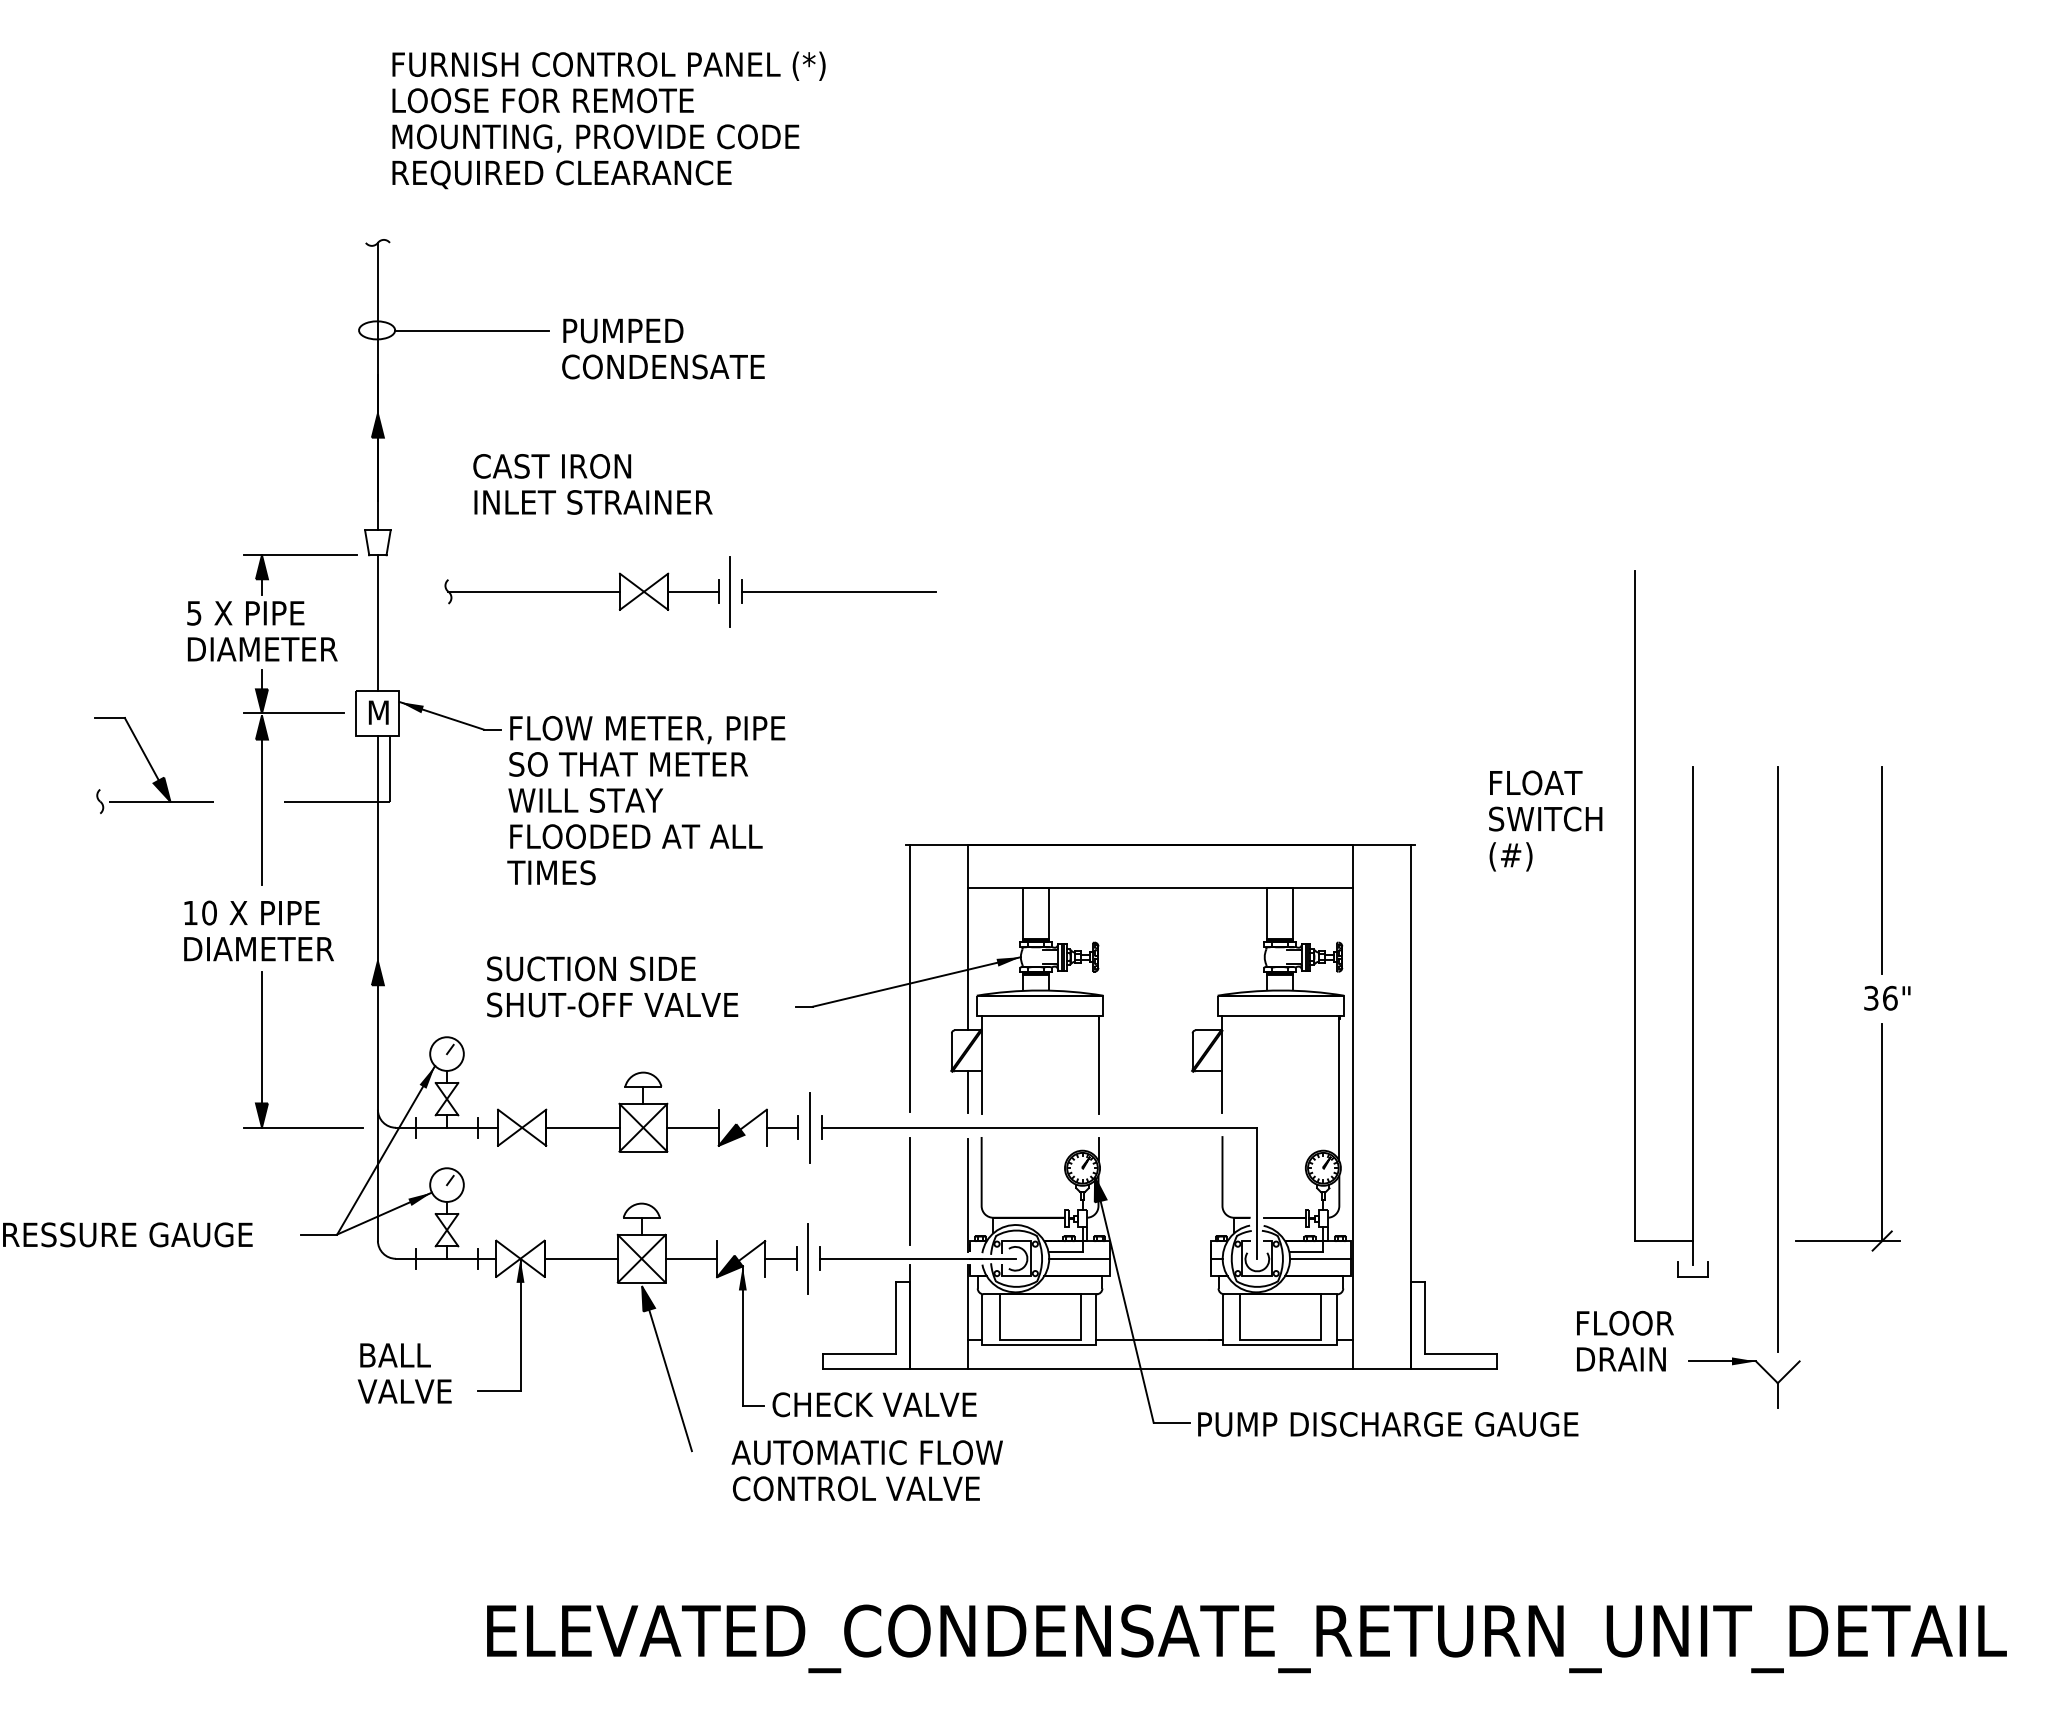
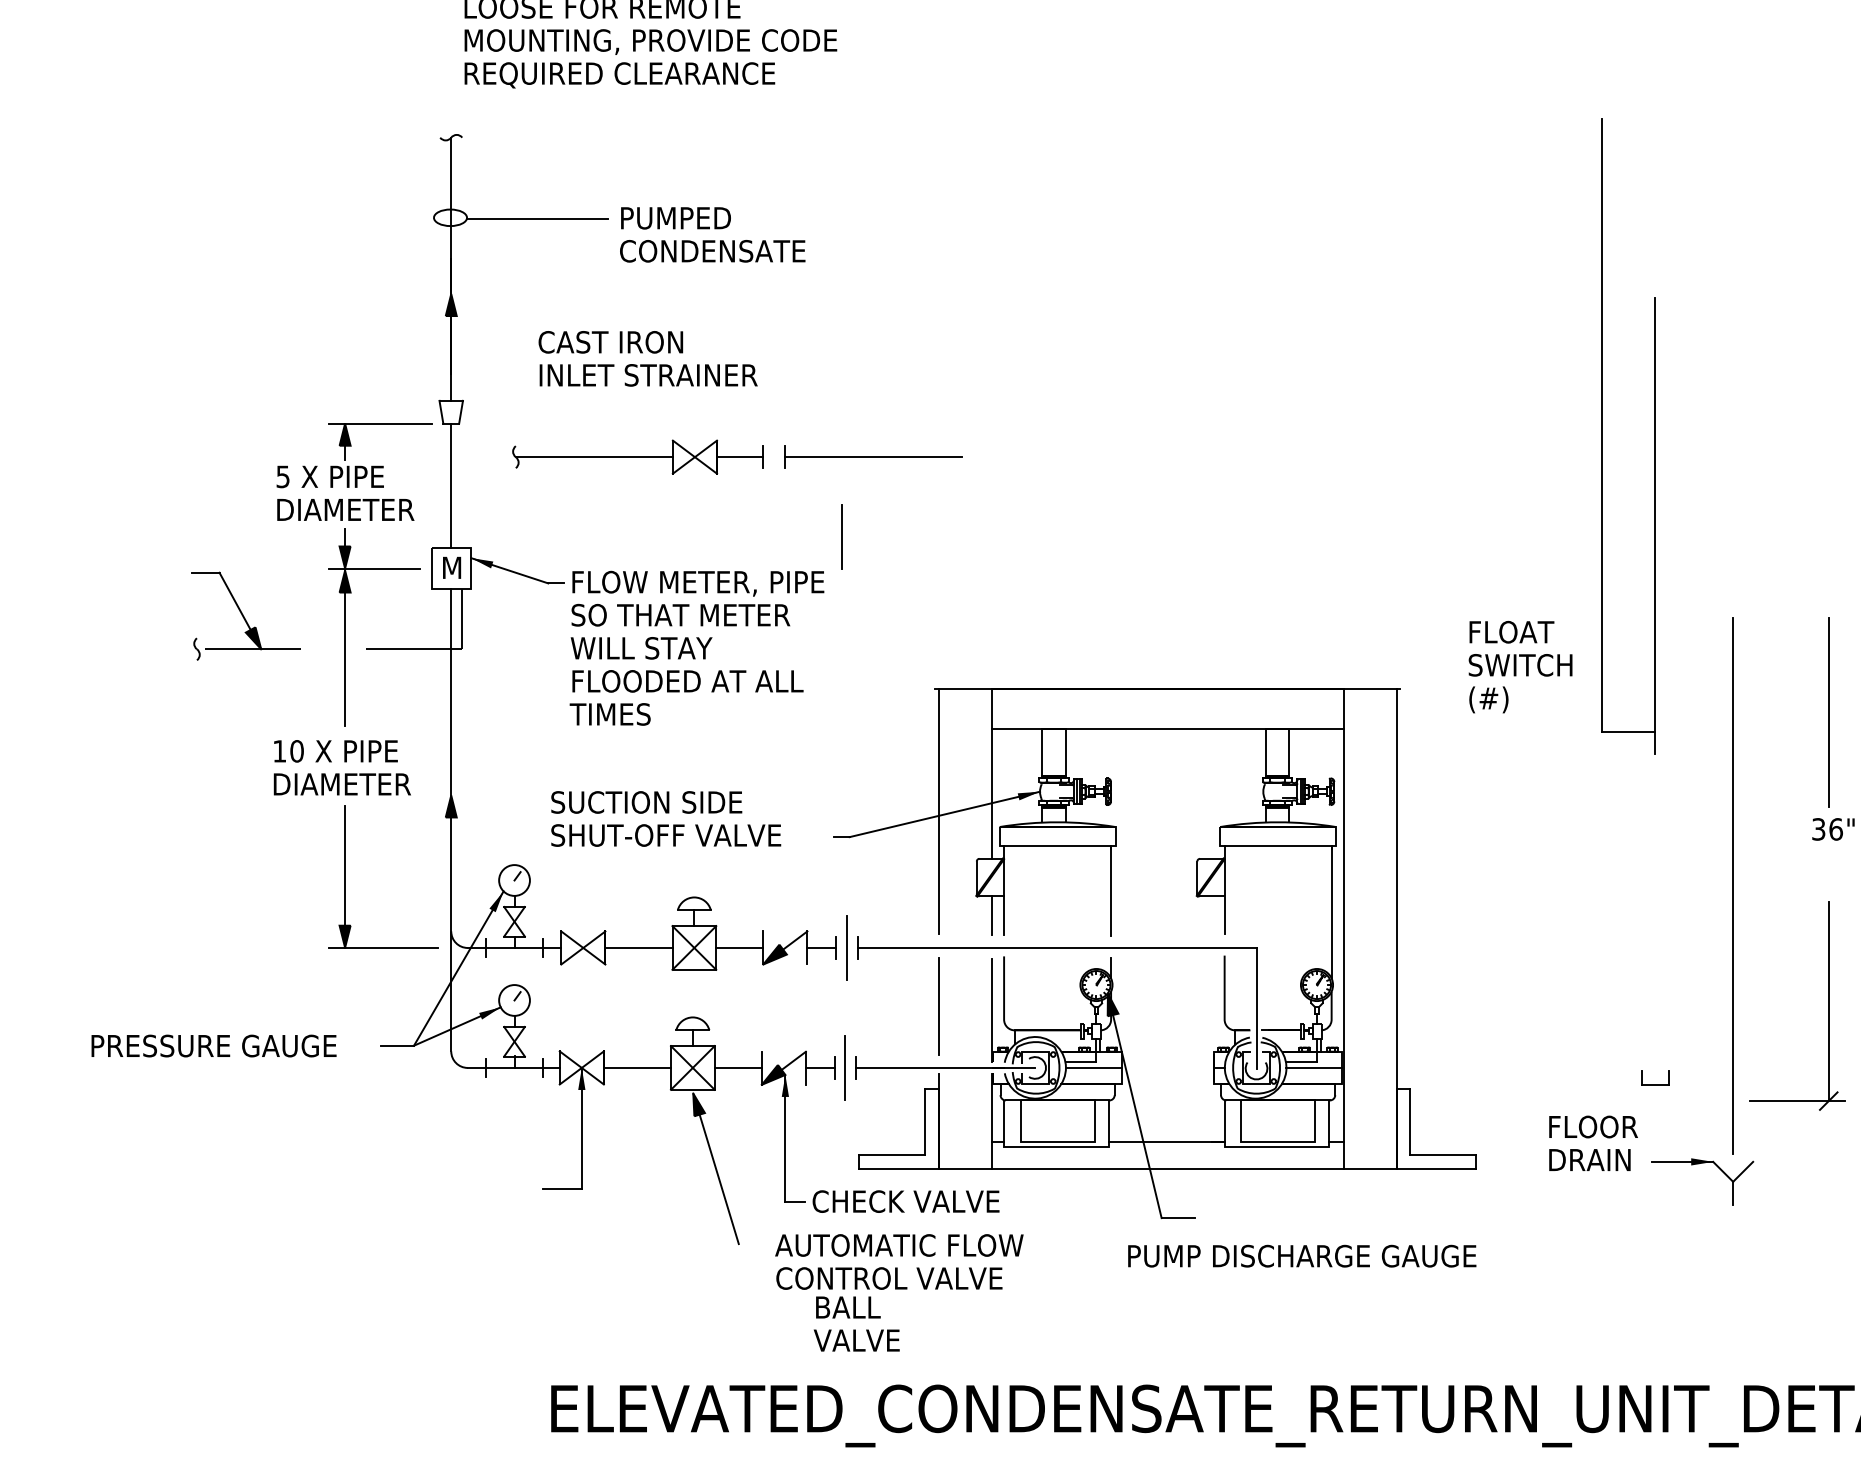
line: (729, 591) -> (840, 536), moved
part: (1635, 917) -> (1602, 435), moved
part: (1881, 1137) -> (1828, 1006), moved
text: (404, 1373) -> (856, 1324), moved
text: (1388, 1424) -> (1302, 1256), moved

